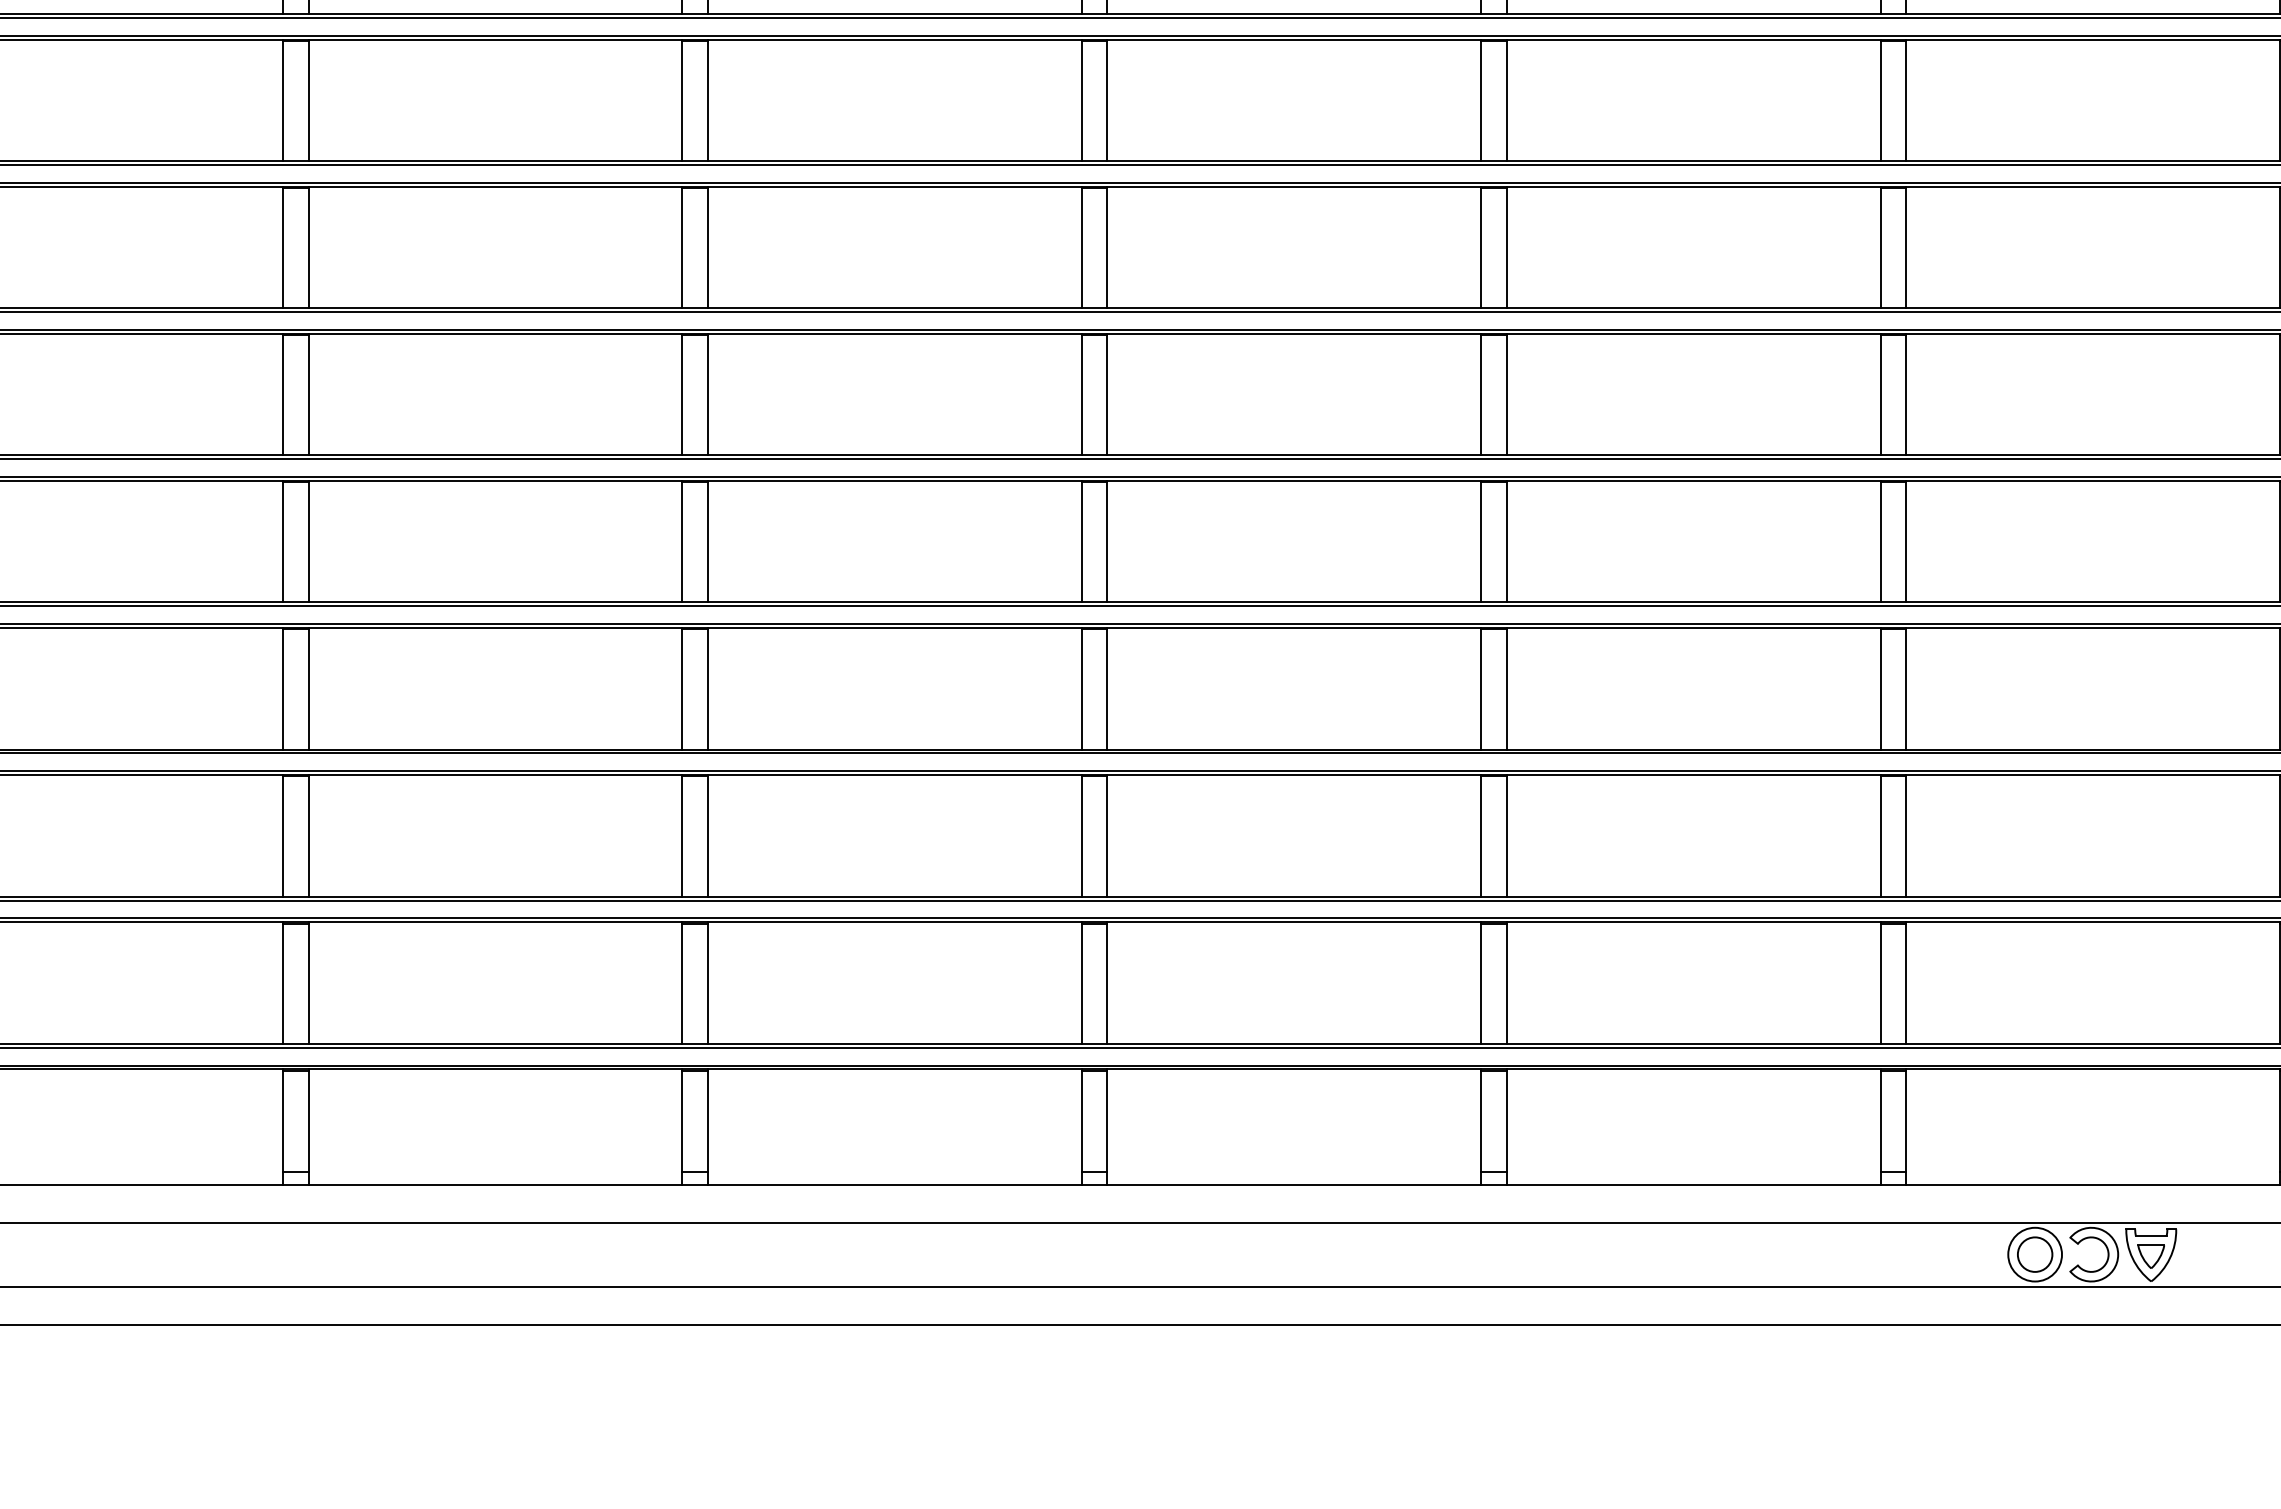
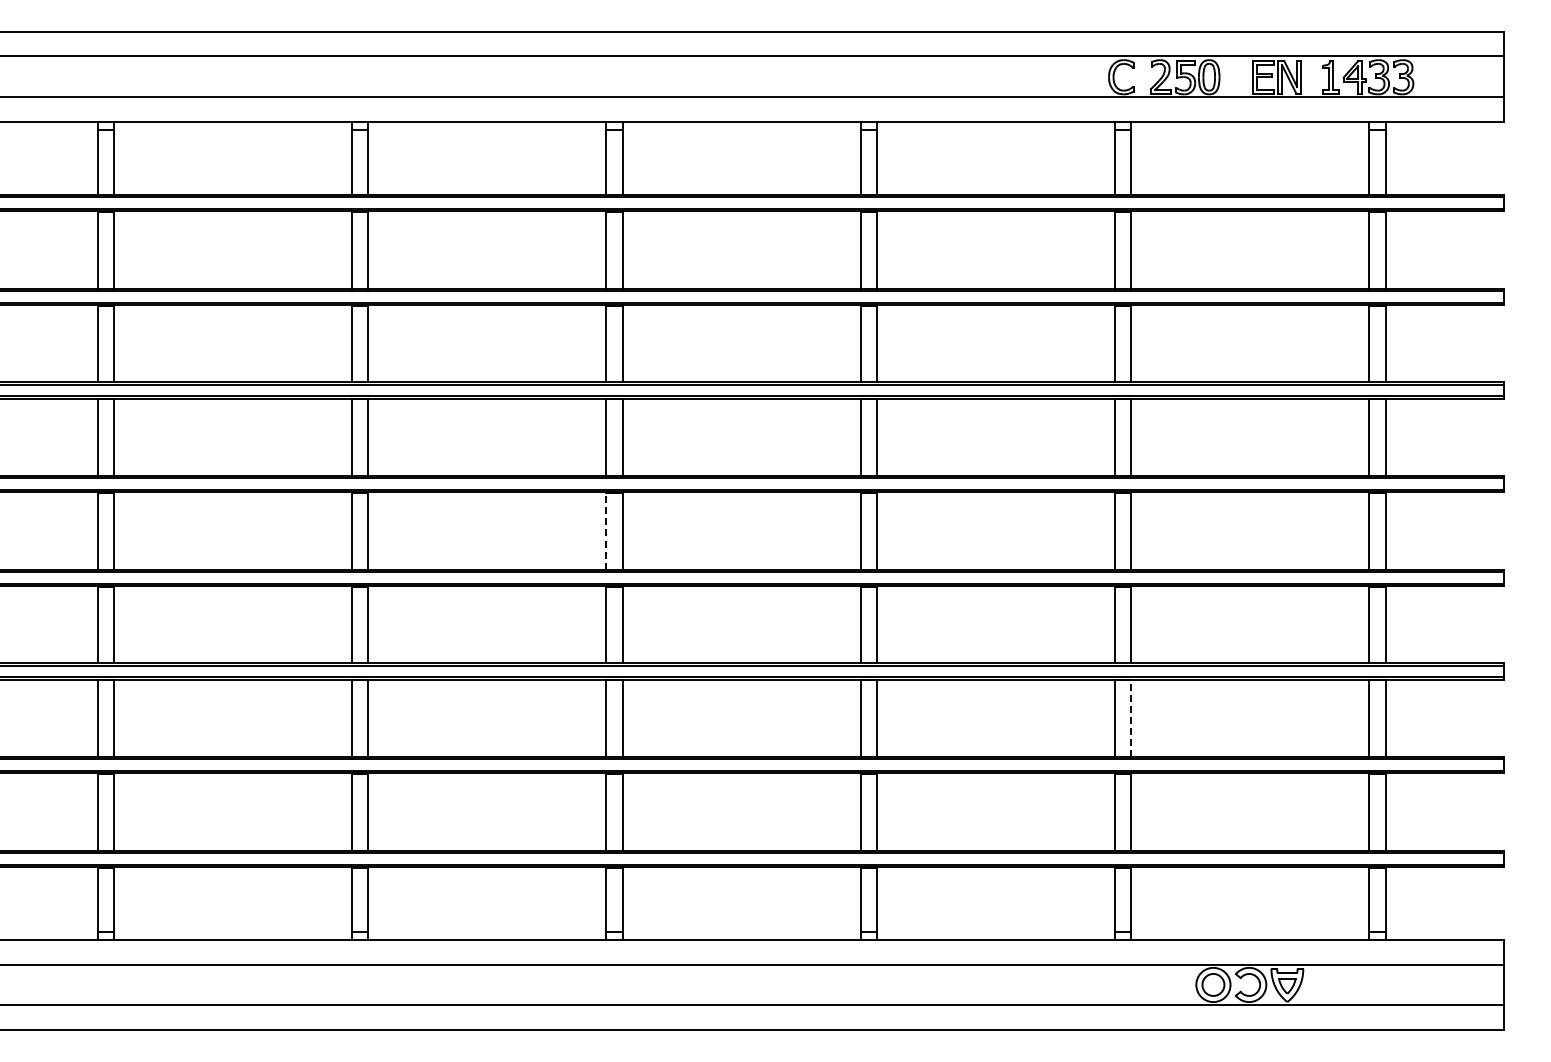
line: (1081, 540) -> (606, 530), solid -> dashed
line: (1906, 836) -> (1131, 718), solid -> dashed

